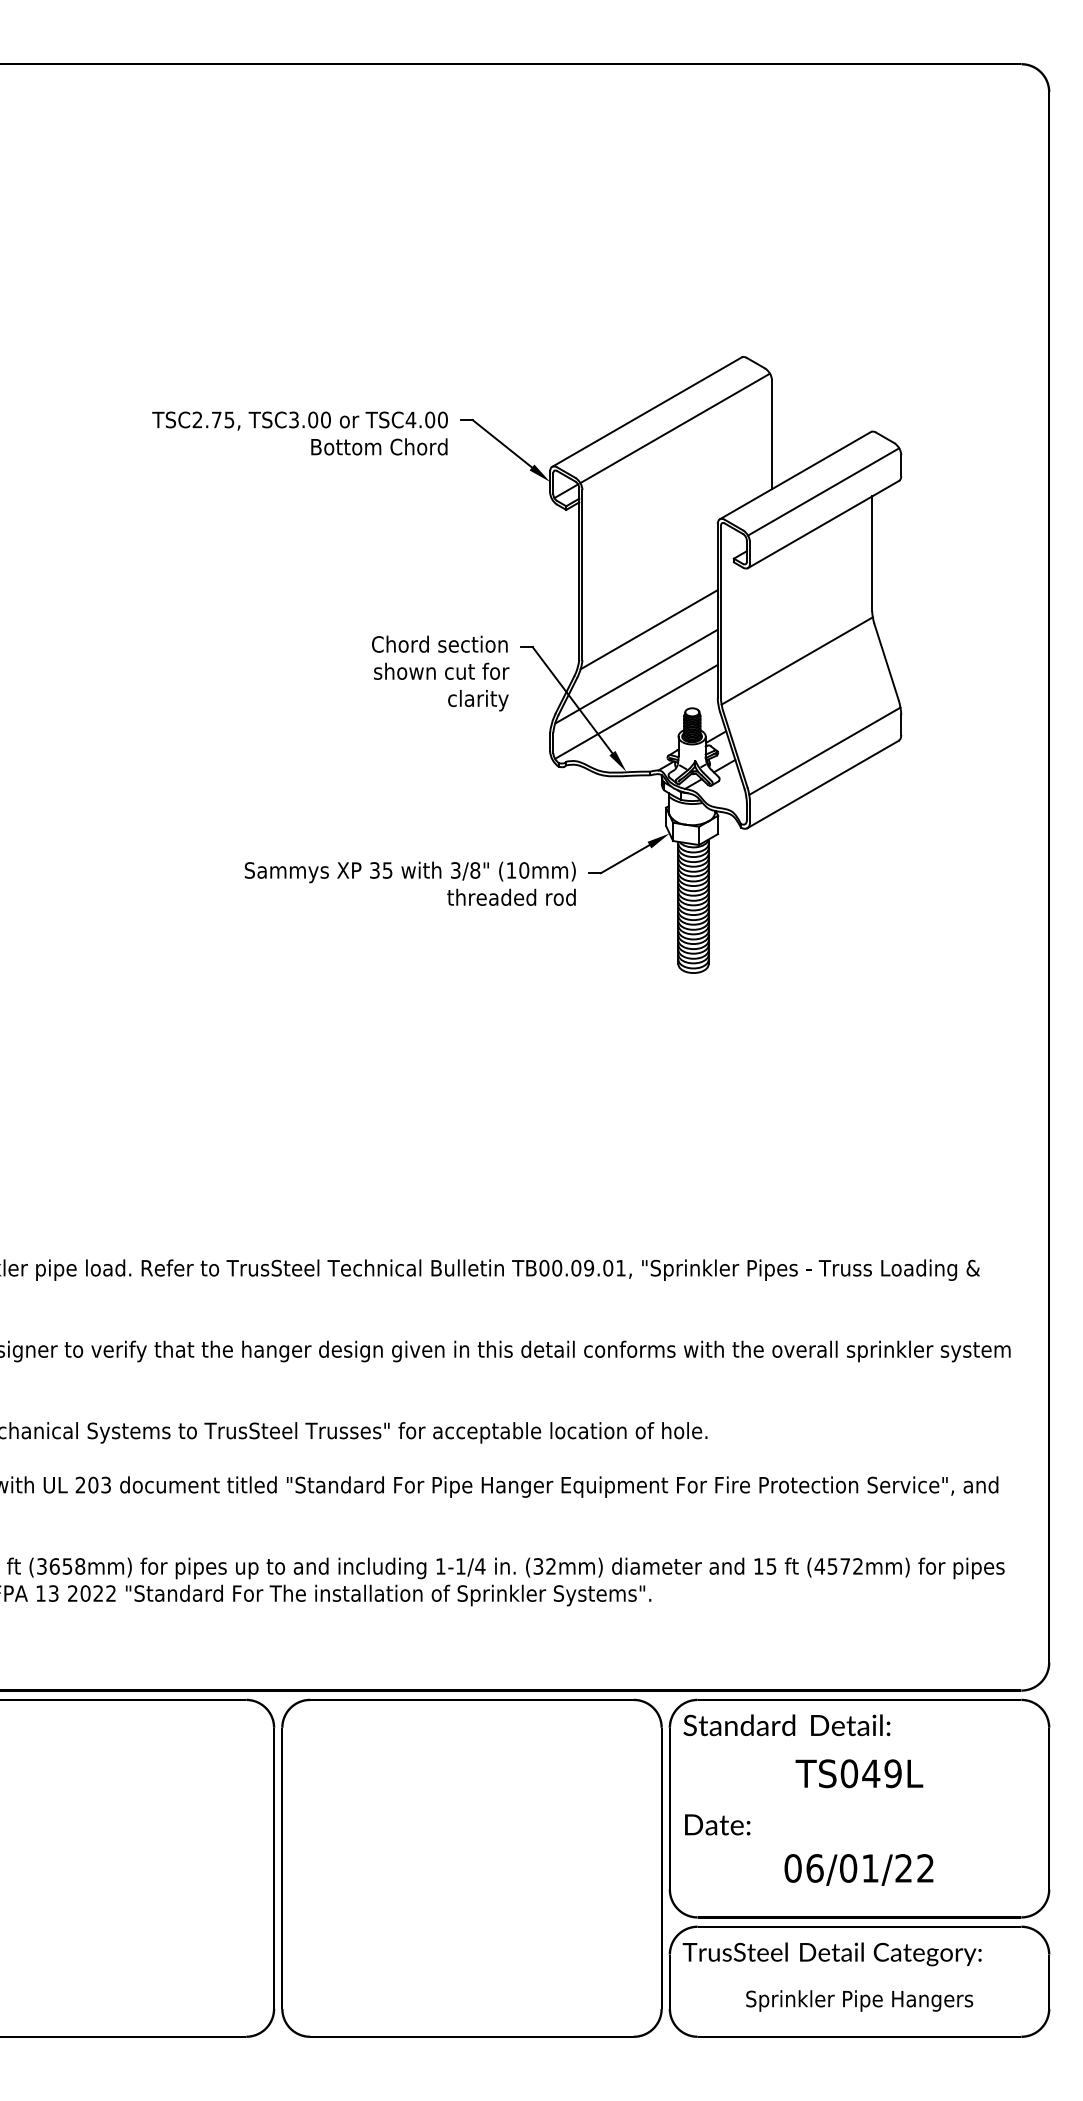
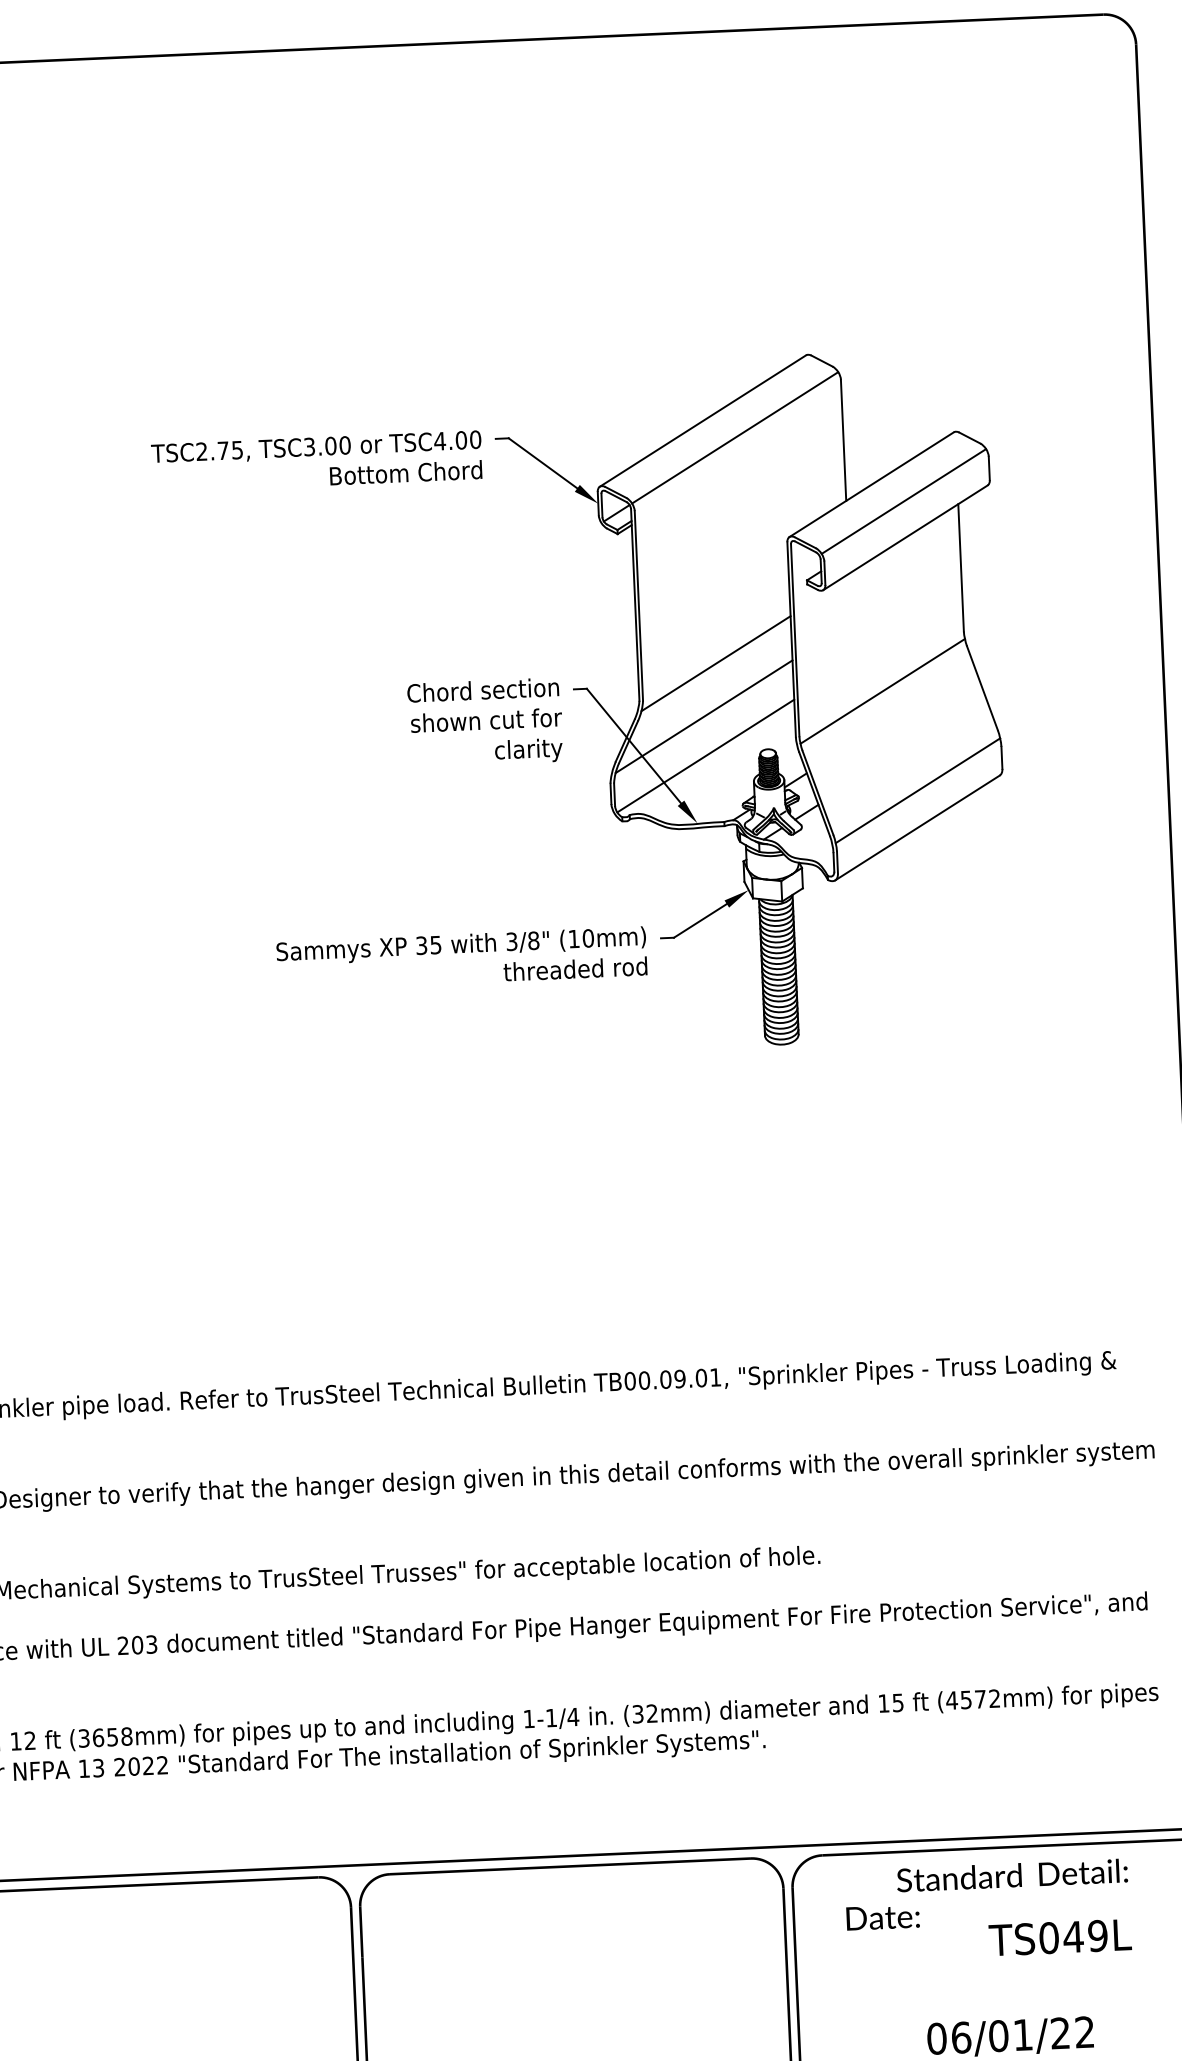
text: (786, 1725) -> (1011, 1875), moved
text: (859, 1773) -> (1060, 1937), moved
text: (717, 1824) -> (882, 1917), moved

